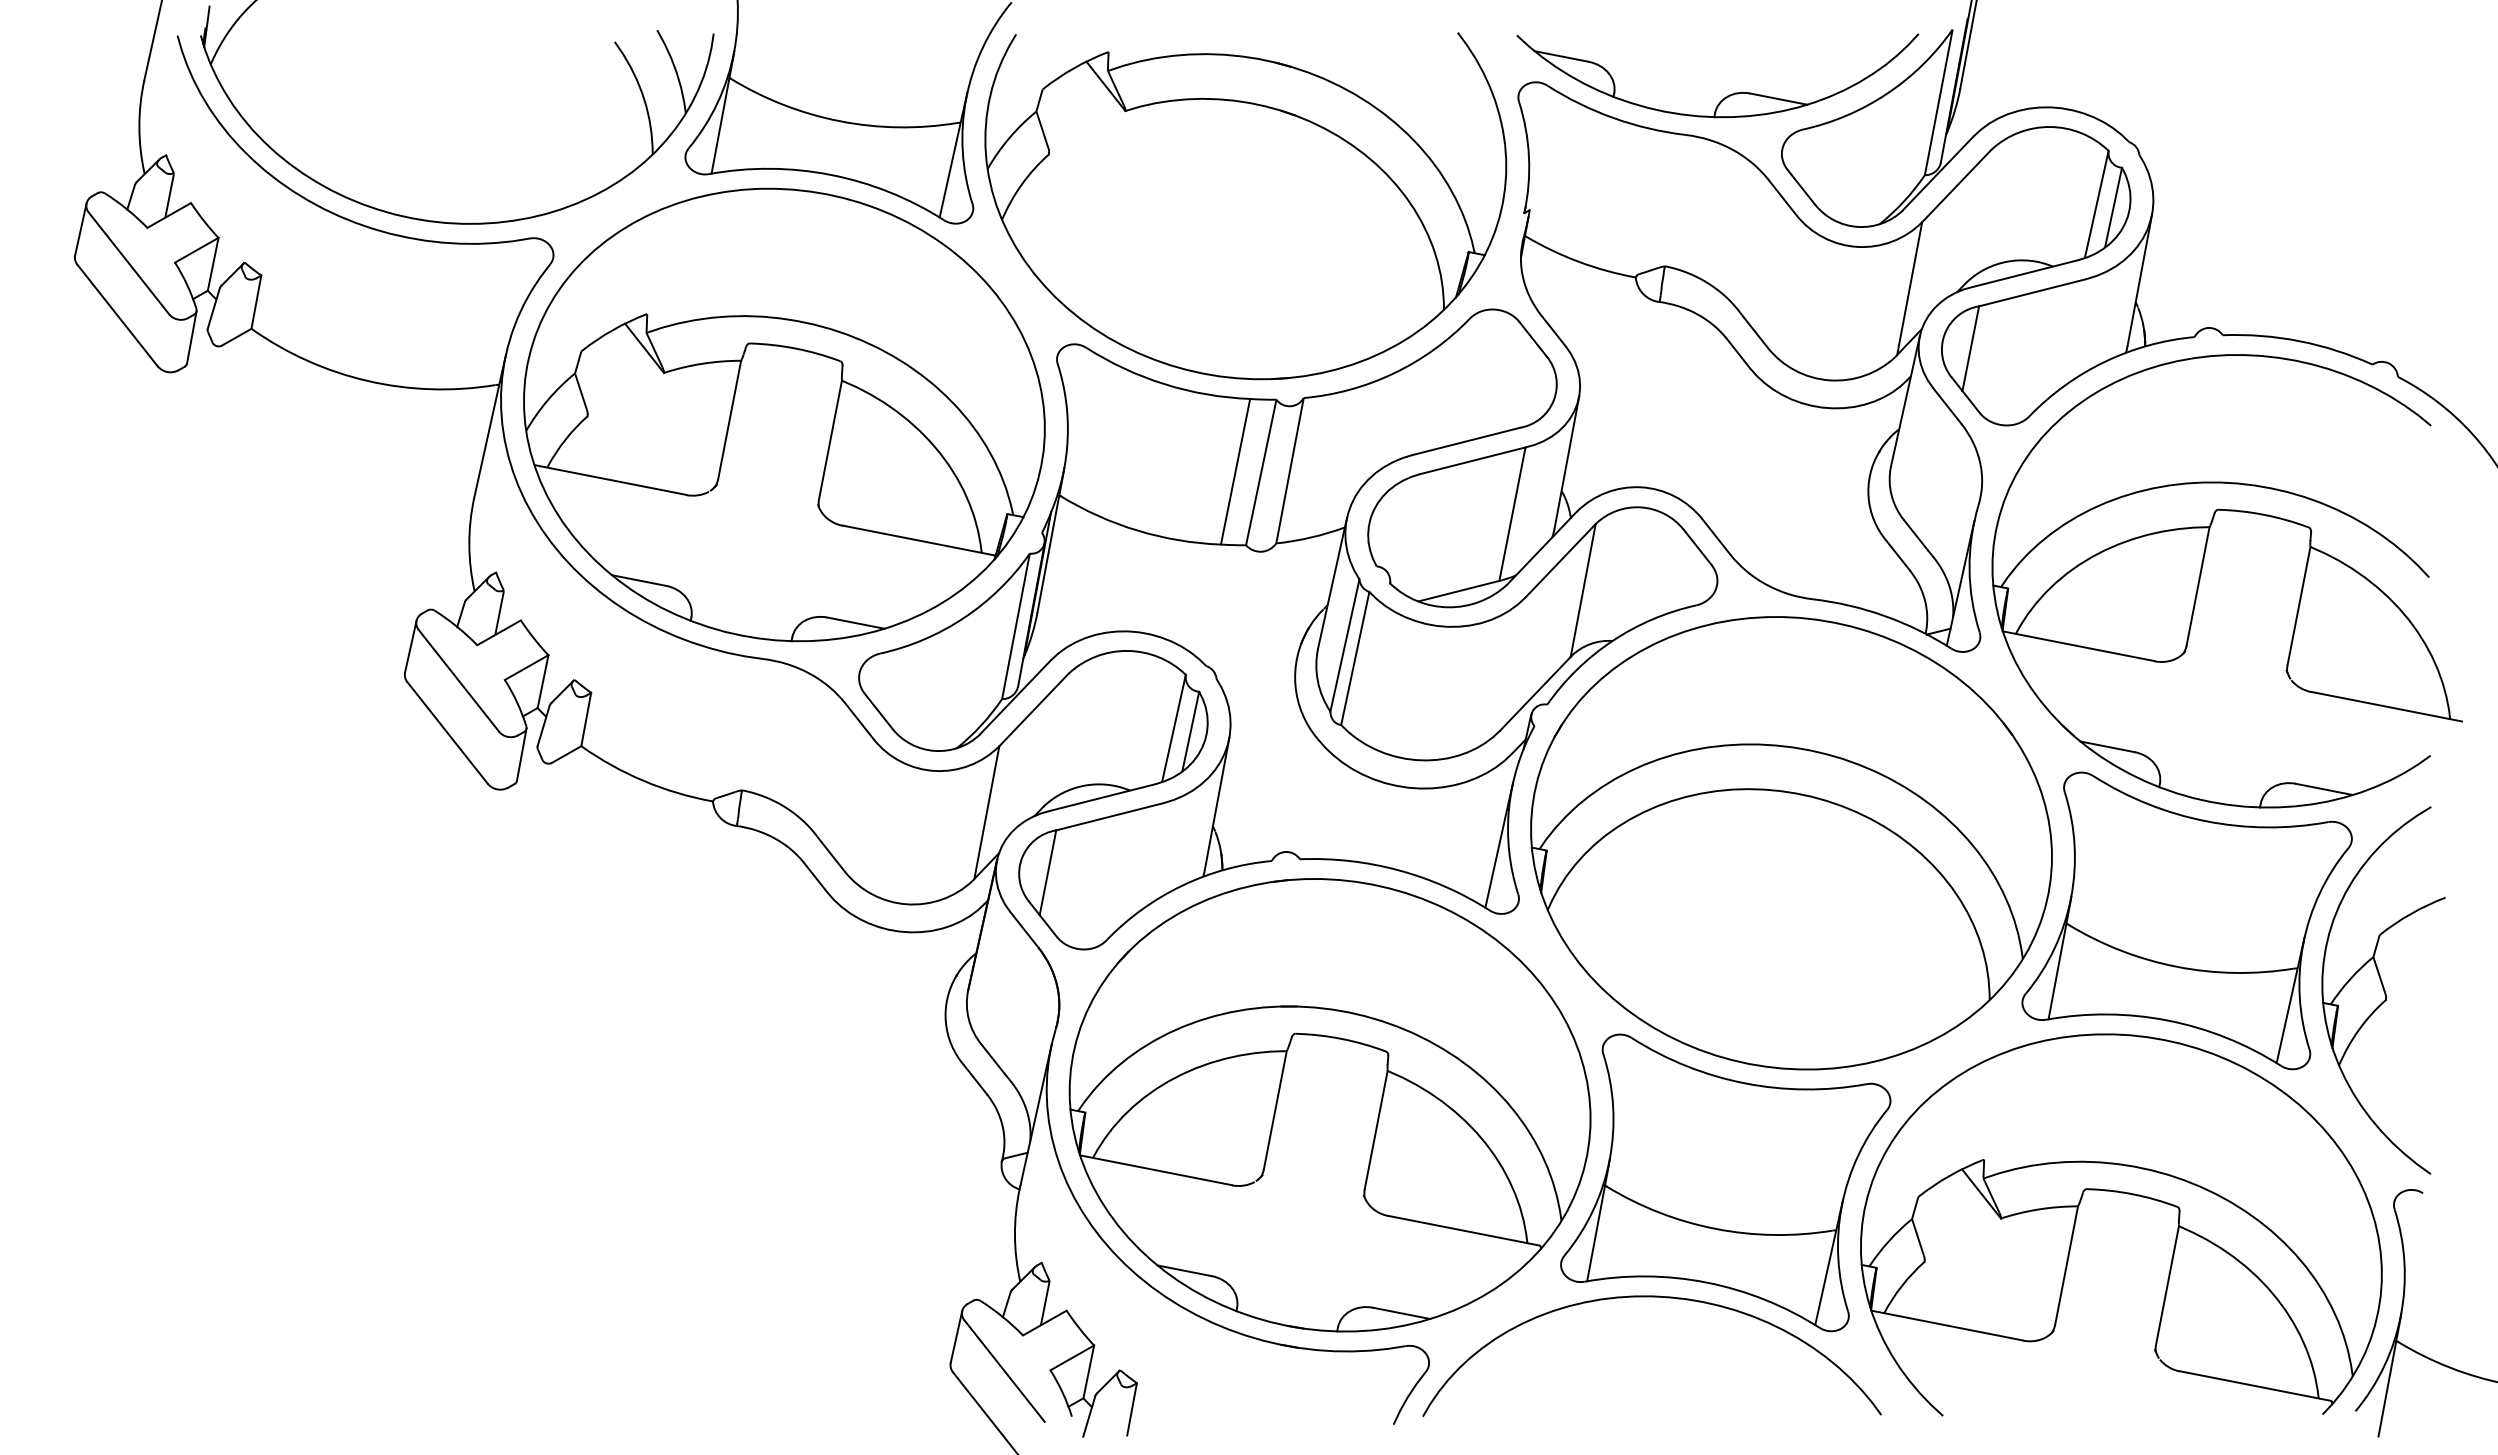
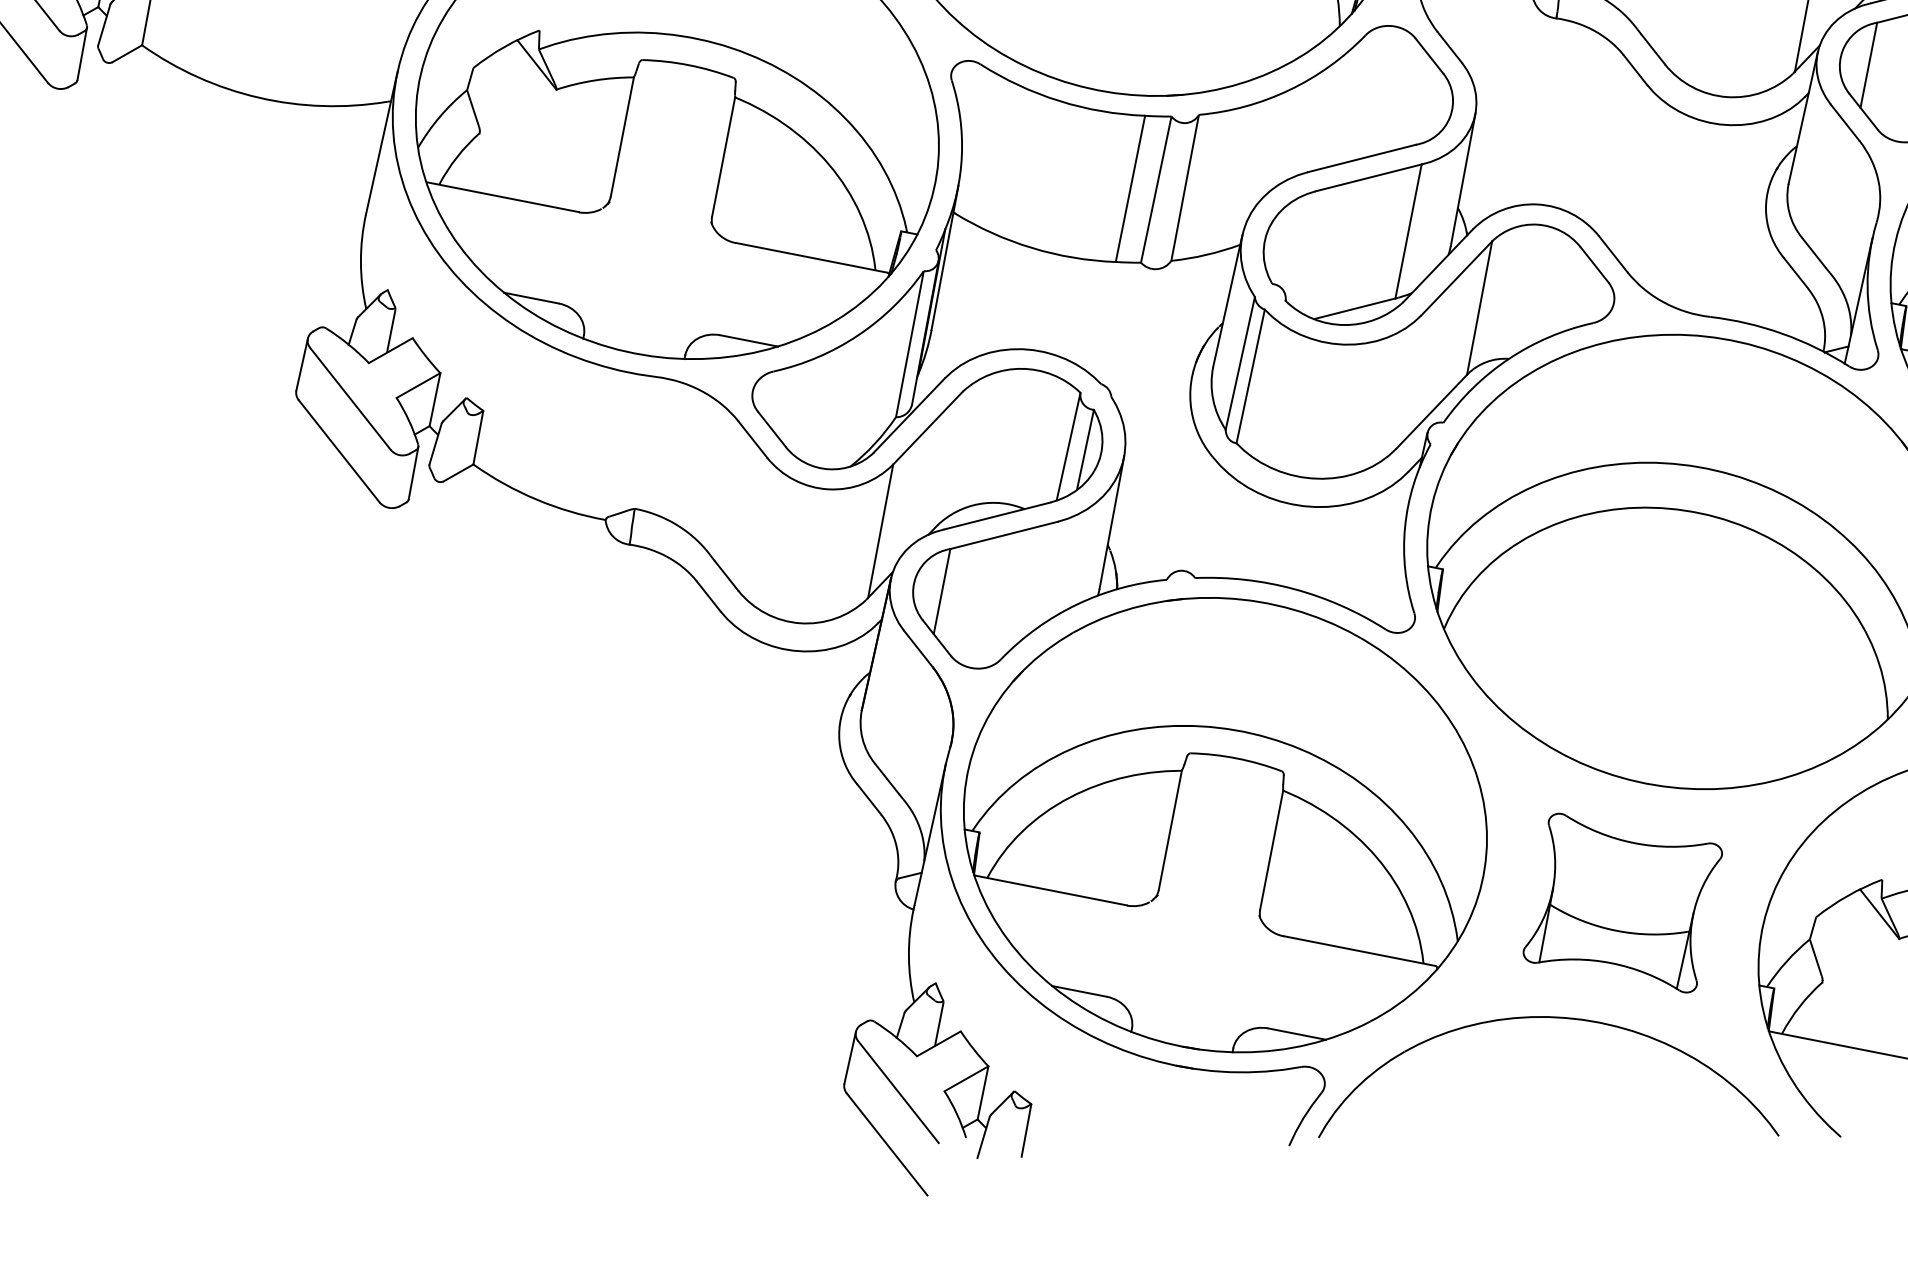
line: (1499, 844) -> (1395, 563), removed
part: (1725, 1182) -> (1622, 902), size x0.6

